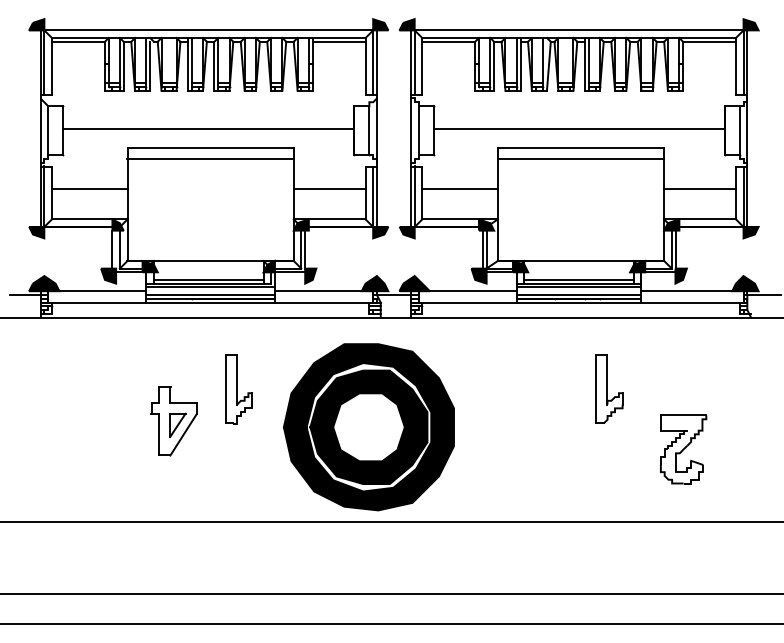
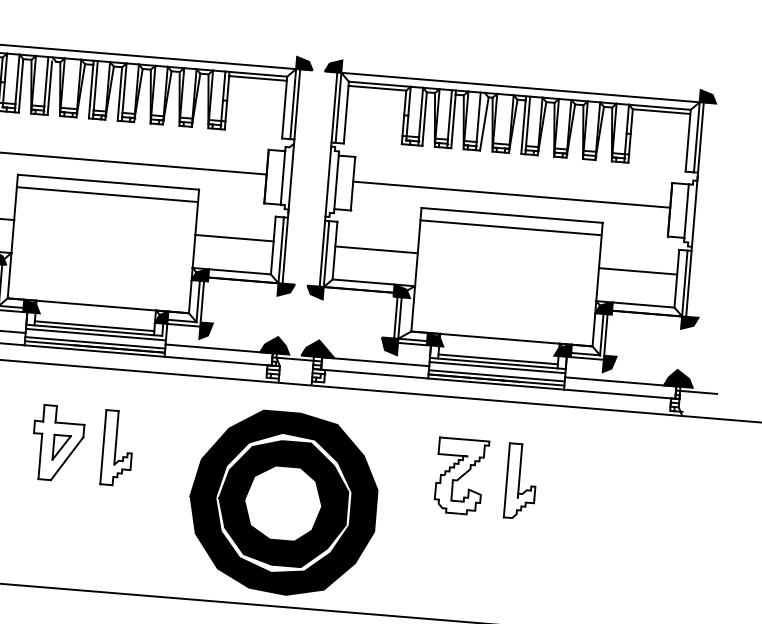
part: (173, 421) -> (57, 443), moved
part: (368, 427) -> (282, 503), moved
part: (683, 449) -> (461, 476), moved

